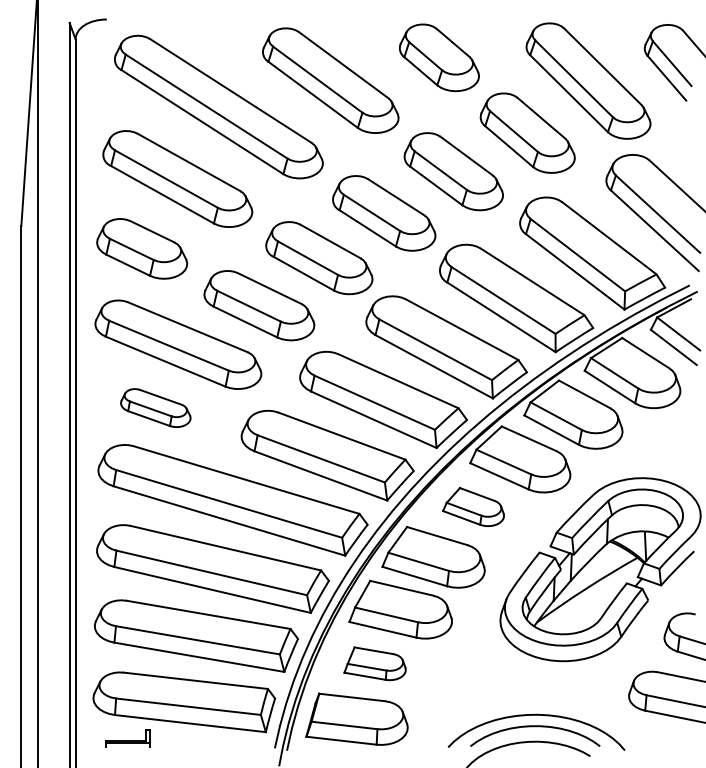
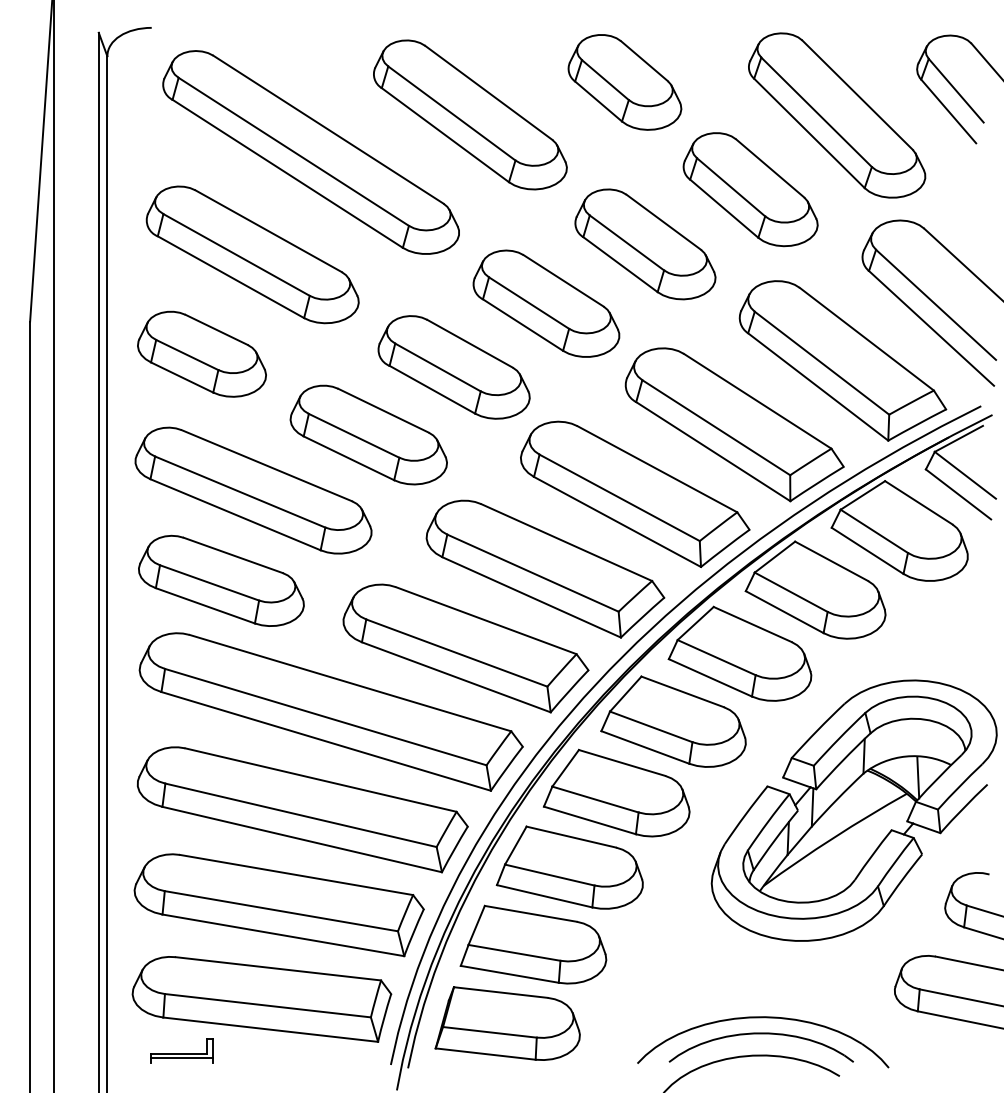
part: (155, 407) -> (221, 580), size x1.67
part: (473, 506) -> (673, 721), size x1.67
part: (375, 663) -> (533, 944), size x1.67

